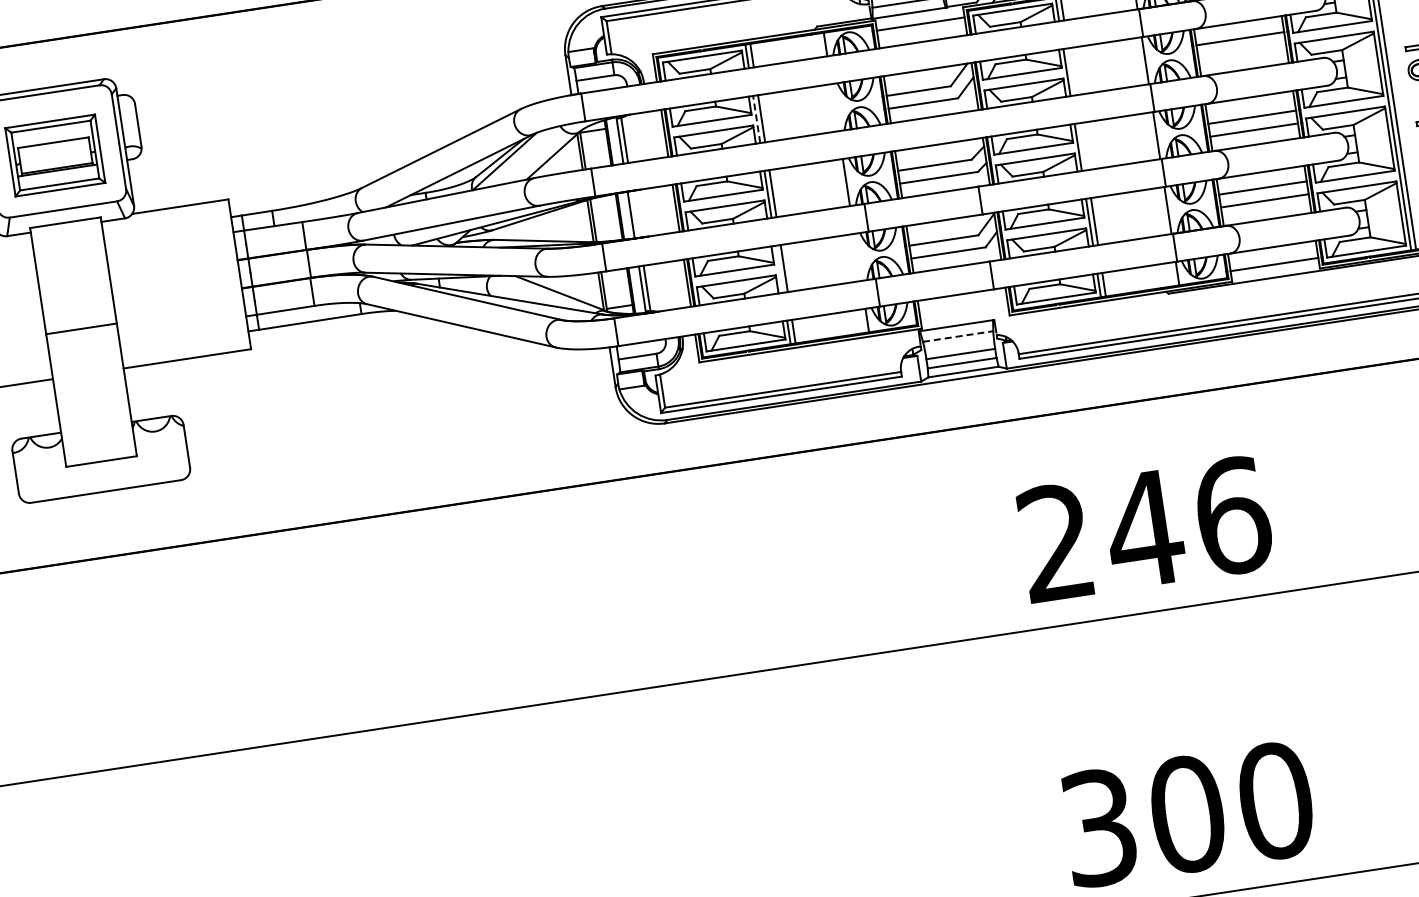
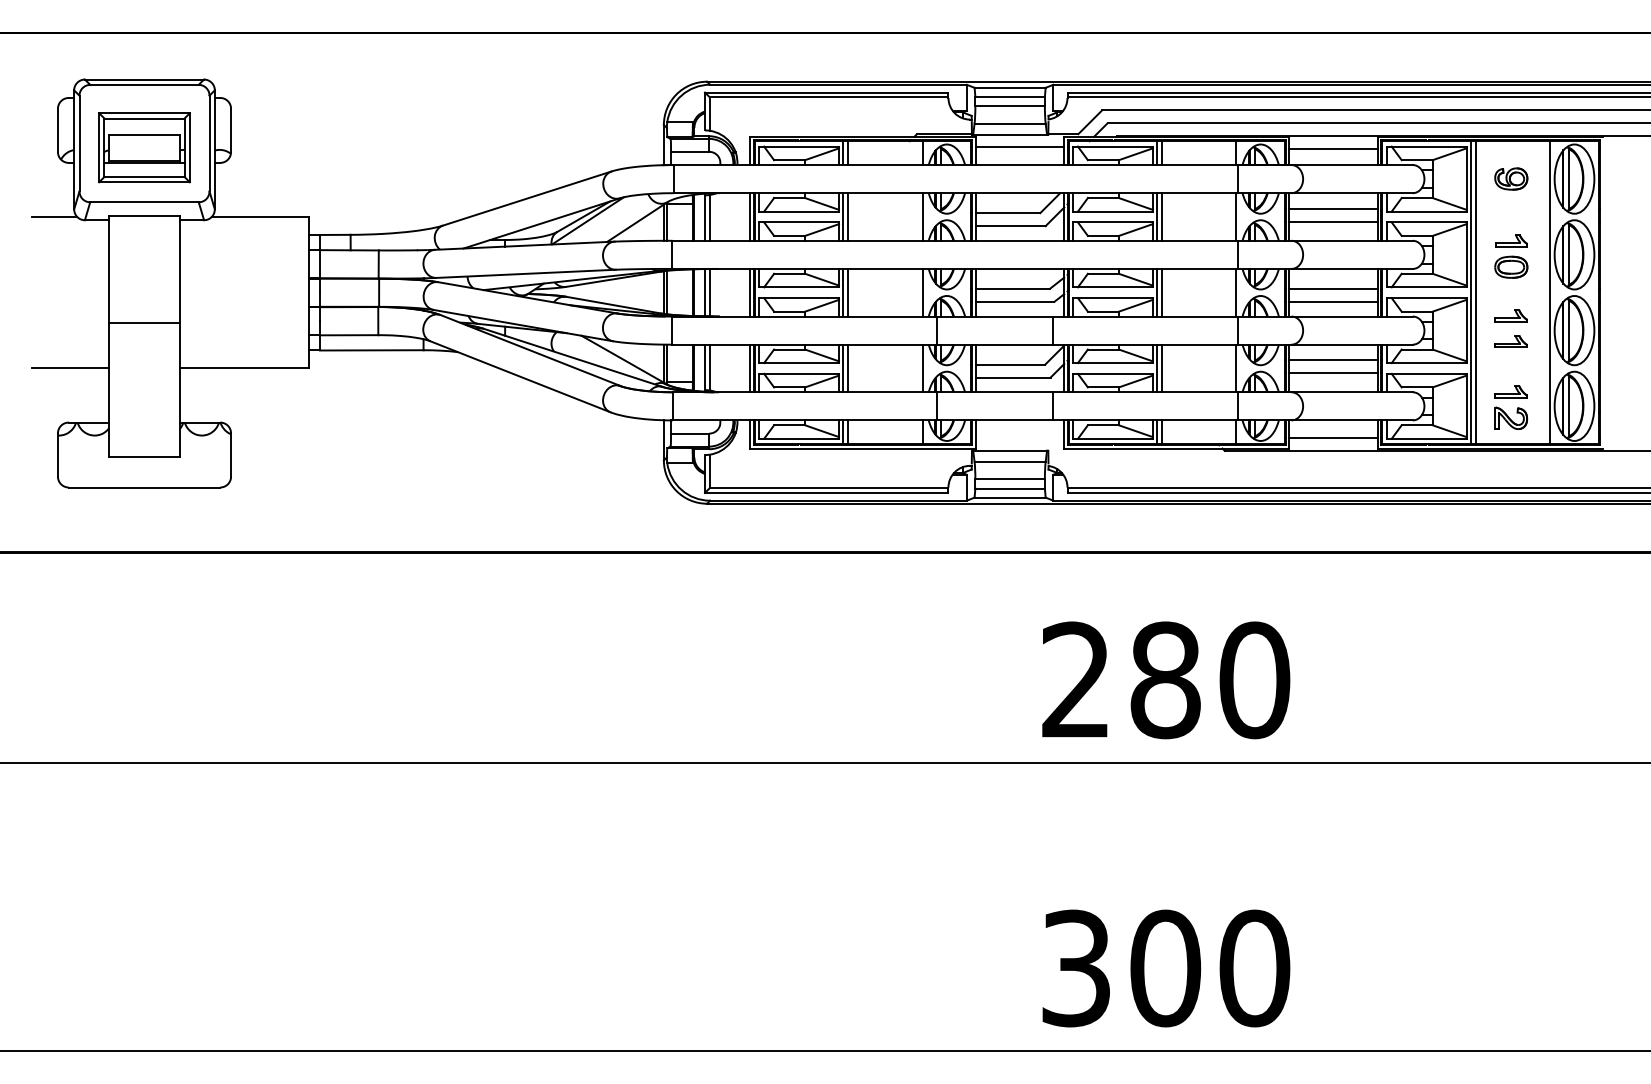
line: (1242, 51) -> (1333, 222), added
line: (1072, 71) -> (1162, 216), added
line: (834, 107) -> (922, 216), added
line: (756, 120) -> (843, 217), dashed -> solid
line: (1083, 146) -> (1162, 292), added
line: (635, 214) -> (709, 292), added
line: (857, 257) -> (922, 368), added
line: (779, 269) -> (843, 368), added
line: (958, 336) -> (1010, 461), dashed -> solid
text: (1187, 523) -> (1209, 680), 246 -> 280

